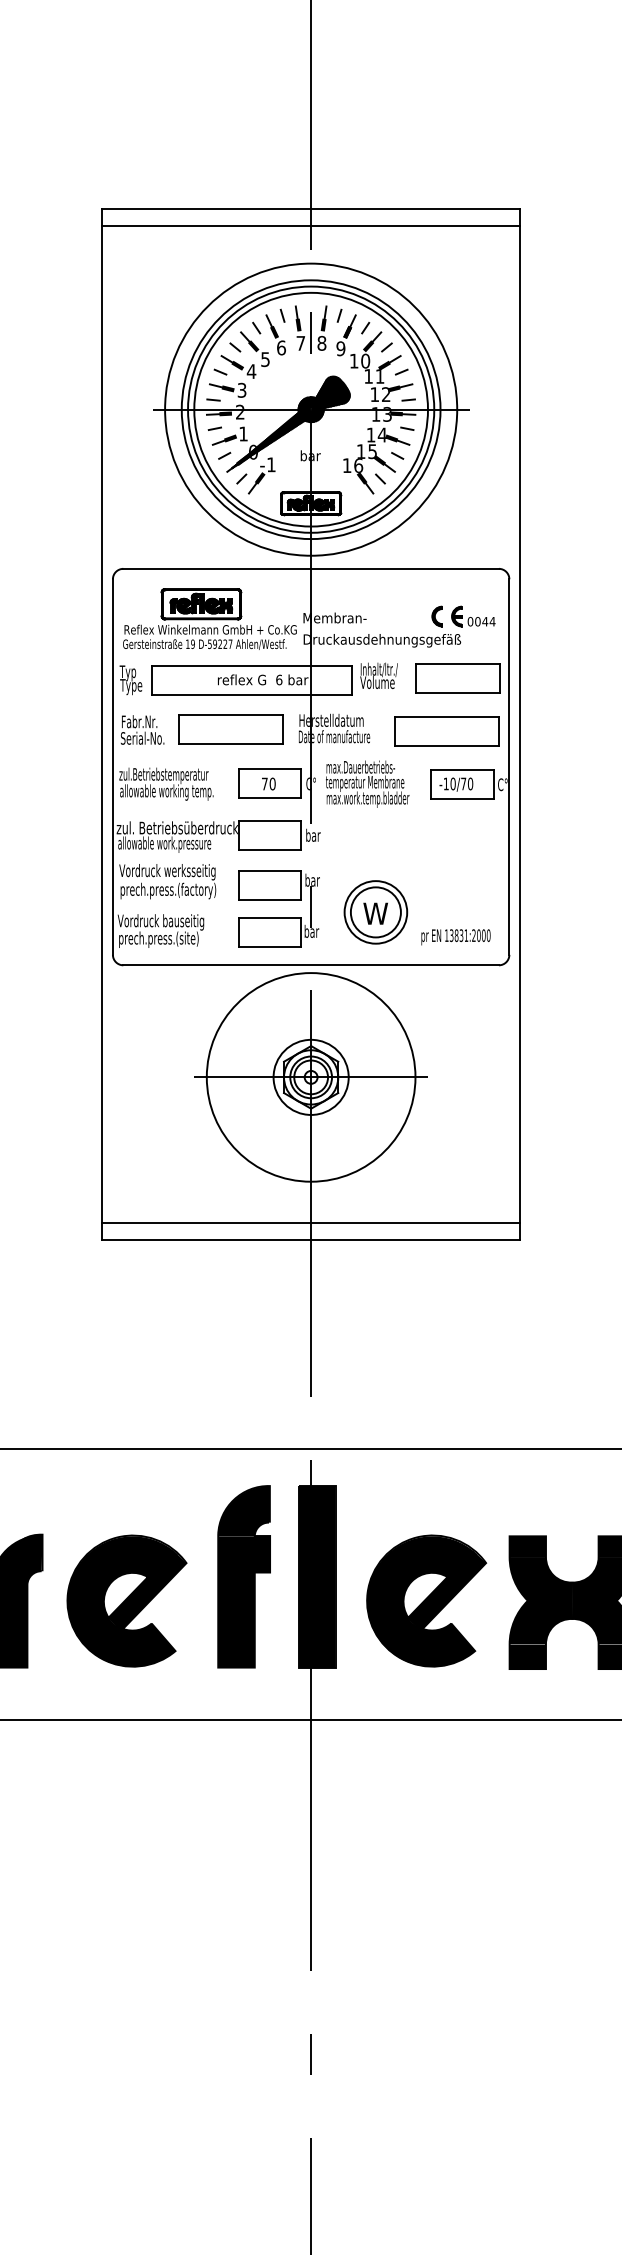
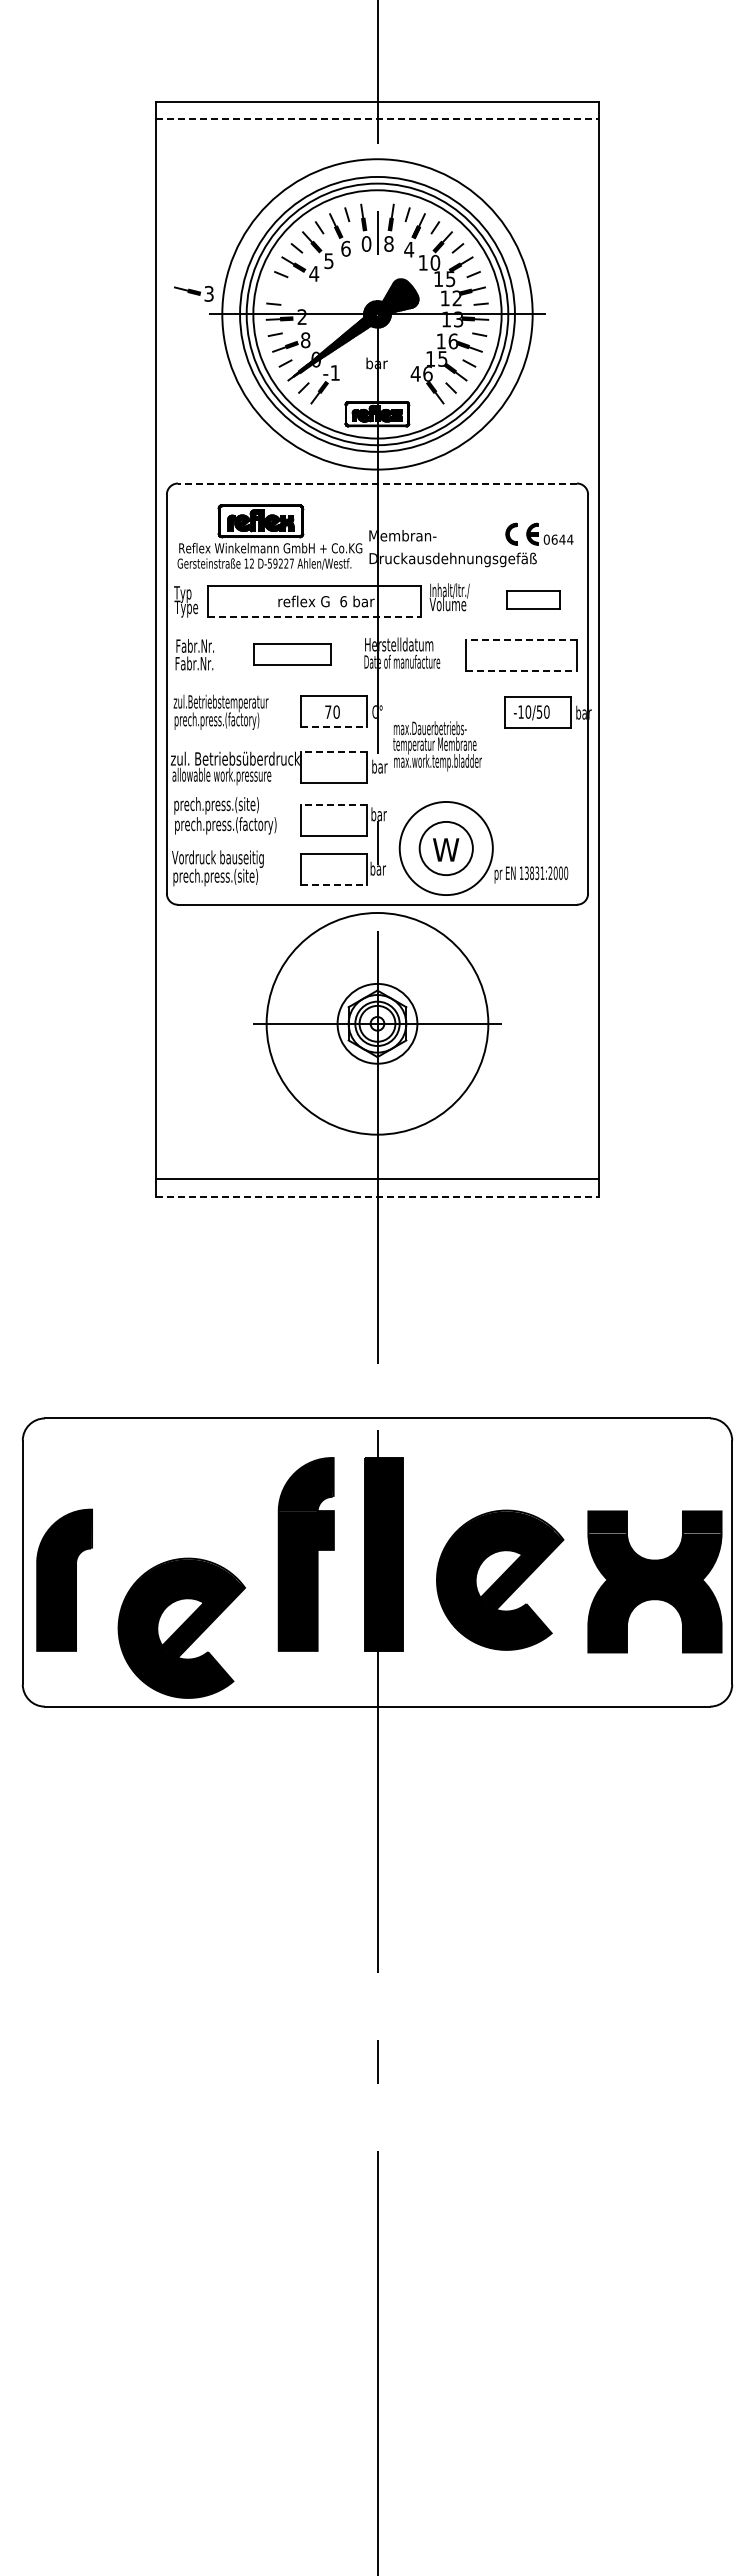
line: (311, 226) -> (377, 119), solid -> dashed
text: (300, 342) -> (366, 243), 7 -> 0
text: (341, 348) -> (409, 249), 9 -> 4
text: (379, 376) -> (450, 279), 11 -> 15
part: (227, 390) -> (193, 293), moved
text: (243, 434) -> (305, 340), 1 -> 8
text: (381, 435) -> (452, 341), 14 -> 16
text: (346, 465) -> (415, 373), 16 -> 46
line: (311, 568) -> (377, 483), solid -> dashed
text: (477, 621) -> (554, 539), 0044 -> 0644
text: (192, 644) -> (251, 563), 19 -> 12
part: (457, 678) -> (533, 599), size x0.6
line: (251, 694) -> (314, 617), solid -> dashed
line: (446, 716) -> (521, 640), solid -> dashed
part: (231, 729) -> (292, 654), size x0.7
text: (142, 738) -> (198, 663), Serial-No. -> Fabr.Nr.
line: (447, 745) -> (522, 671), solid -> dashed
text: (463, 783) -> (539, 711), -10/70 -> -10/50
text: (367, 784) -> (437, 746), moved
text: (505, 784) -> (583, 712), C° -> bar
text: (166, 791) -> (223, 720), allowable working temp. -> prech.press.(factory)
line: (270, 798) -> (334, 727), solid -> dashed
line: (269, 821) -> (333, 751), solid -> dashed
line: (269, 870) -> (333, 804), solid -> dashed
text: (167, 871) -> (224, 805), Vordruck werksseitig -> prech.press.(site)
circle: (376, 912) -> (446, 848), size x1.4
line: (270, 947) -> (334, 885), solid -> dashed
line: (311, 1239) -> (377, 1196), solid -> dashed
part: (126, 1600) -> (181, 1627), moved

